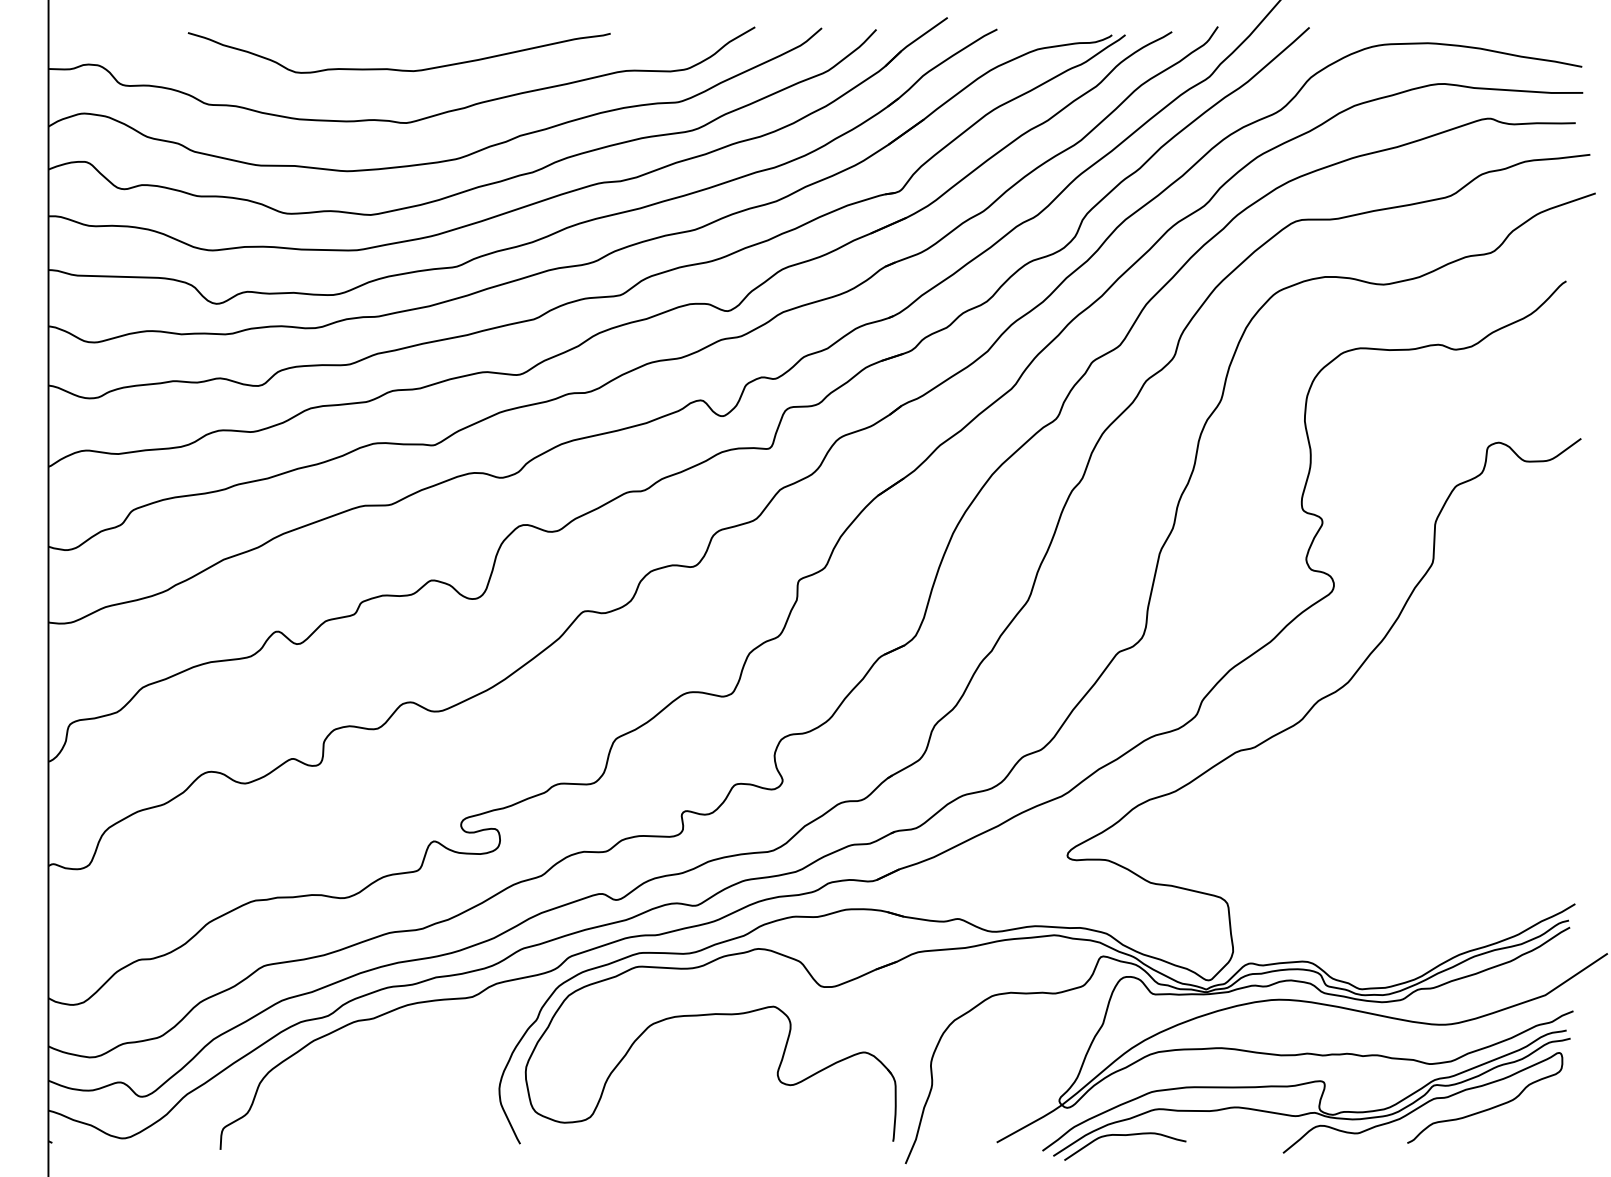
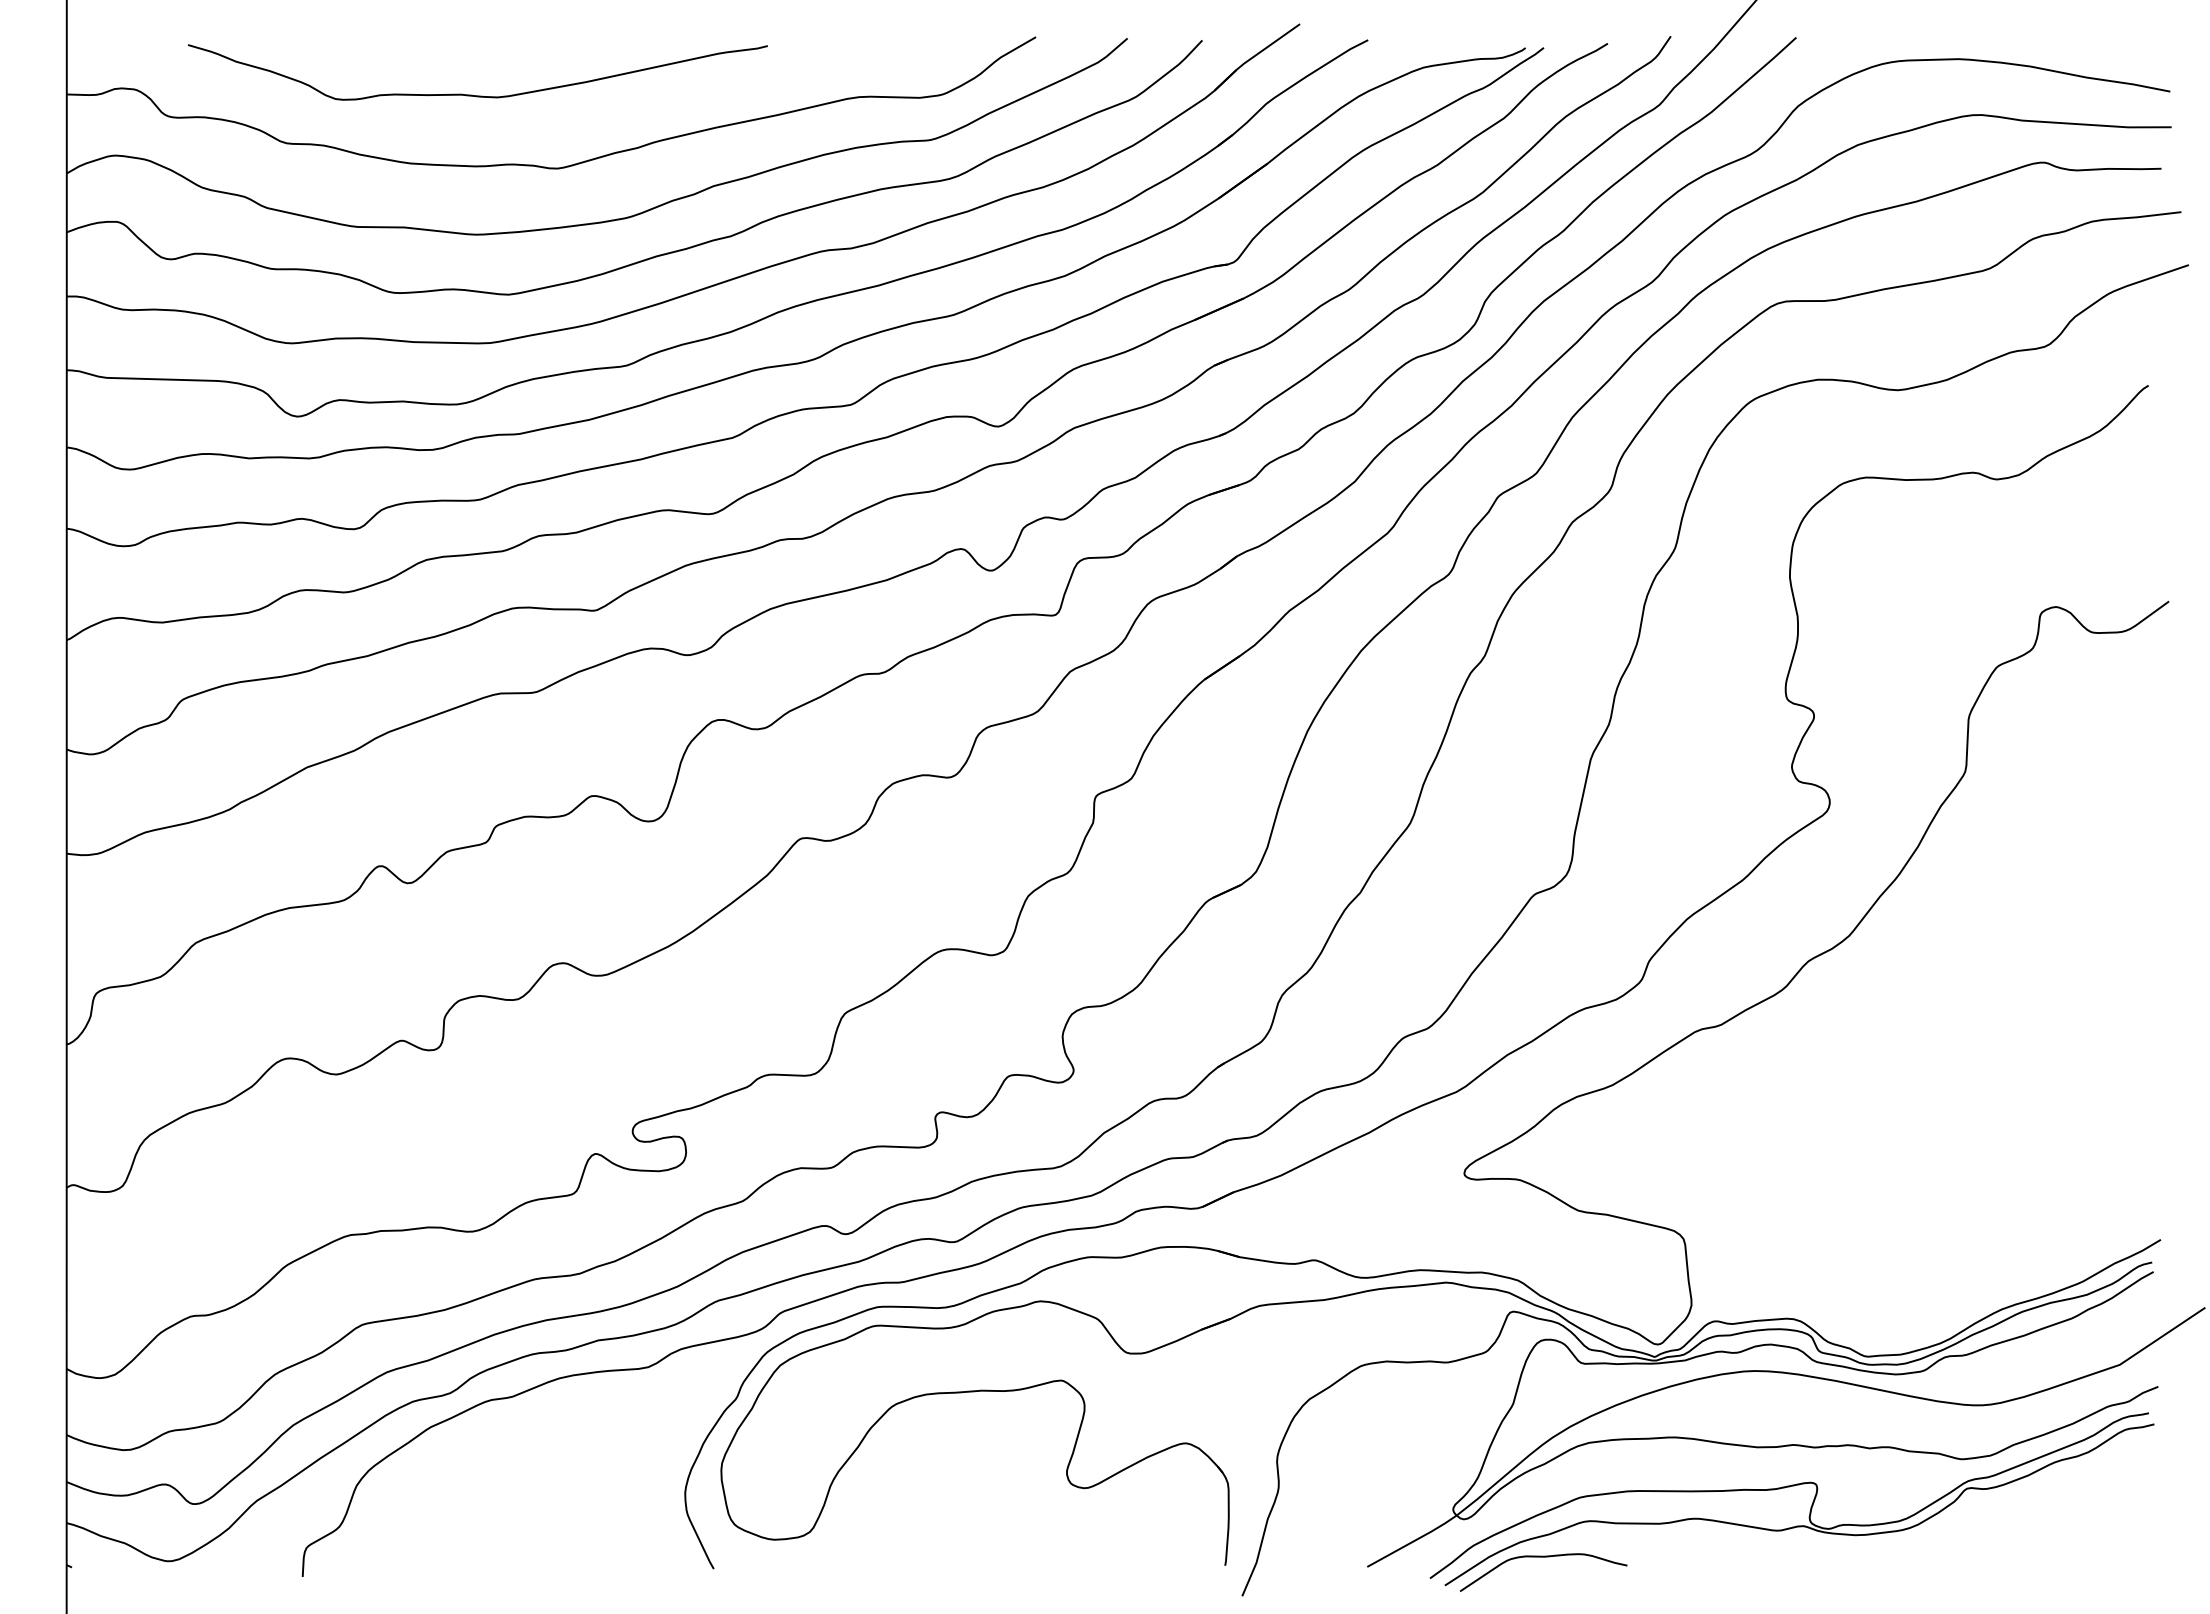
curve: (395, 69) -> (472, 94), moved
curve: (1422, 1104) -> (1951, 1514), removed

